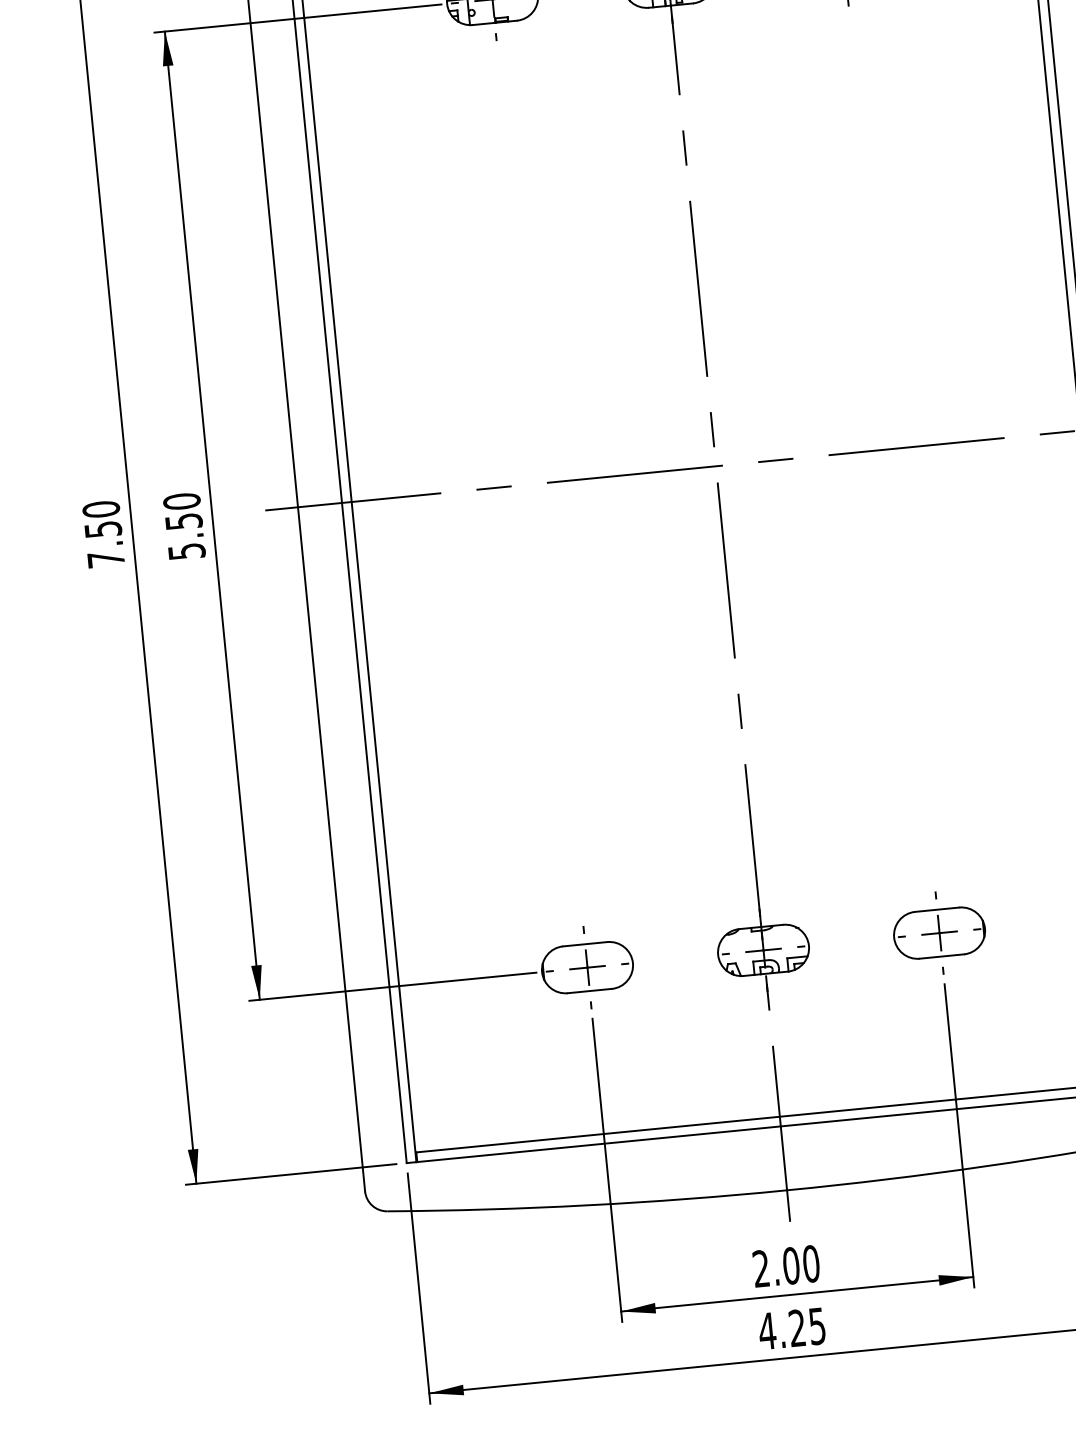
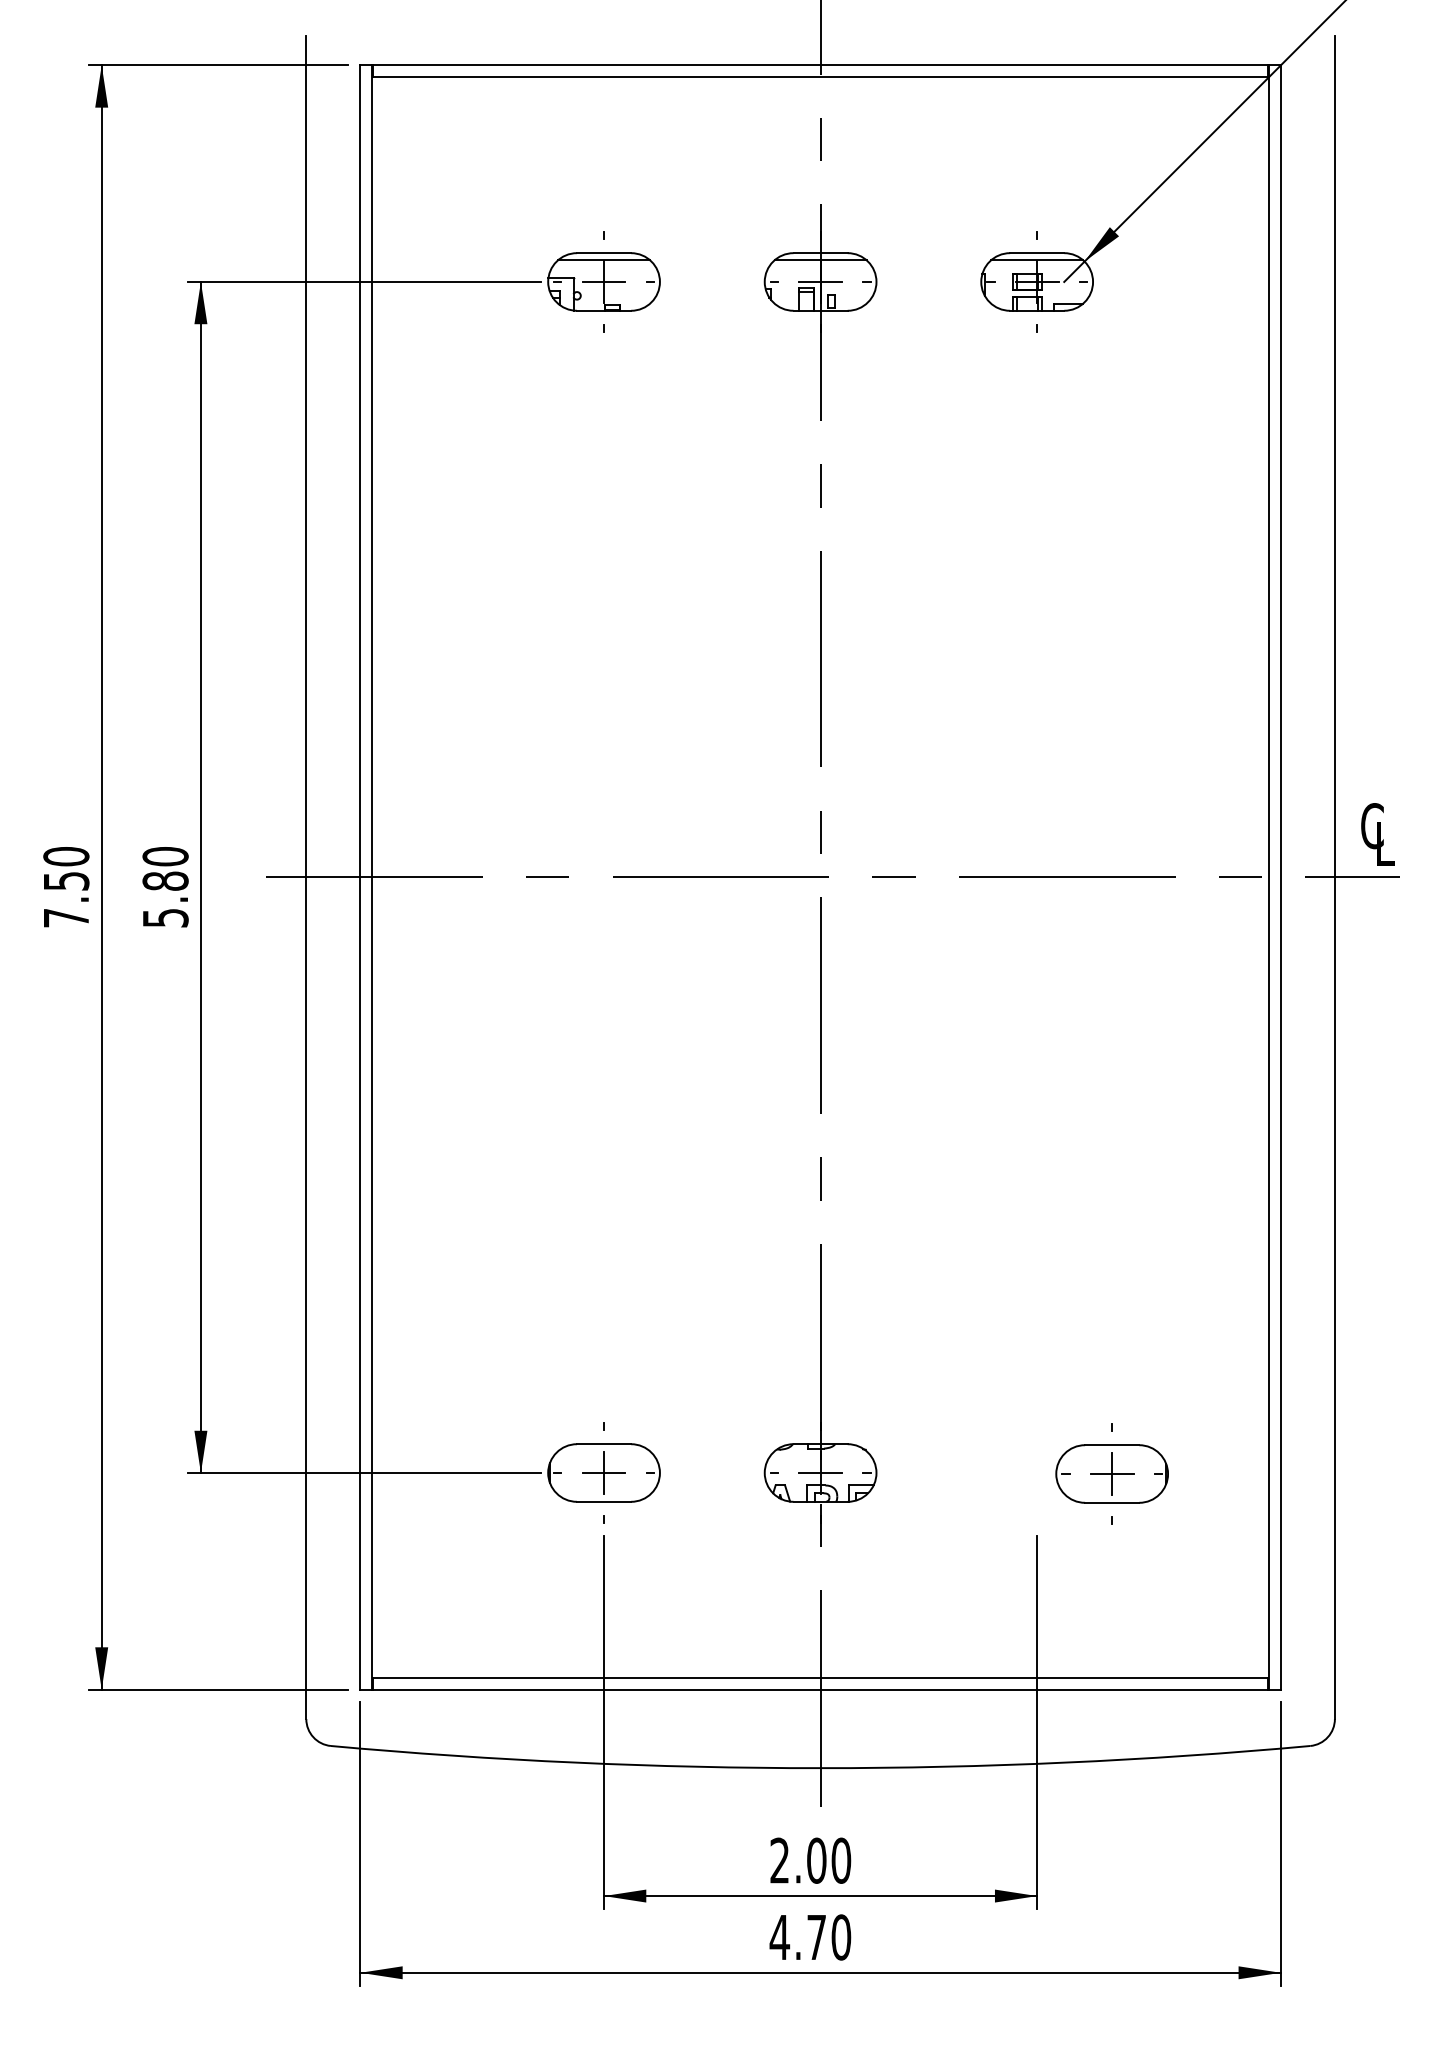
text: (183, 520) -> (165, 880), 5.50 -> 5.80
part: (939, 932) -> (1111, 1473), moved
text: (807, 1327) -> (829, 1937), 4.25 -> 4.70

